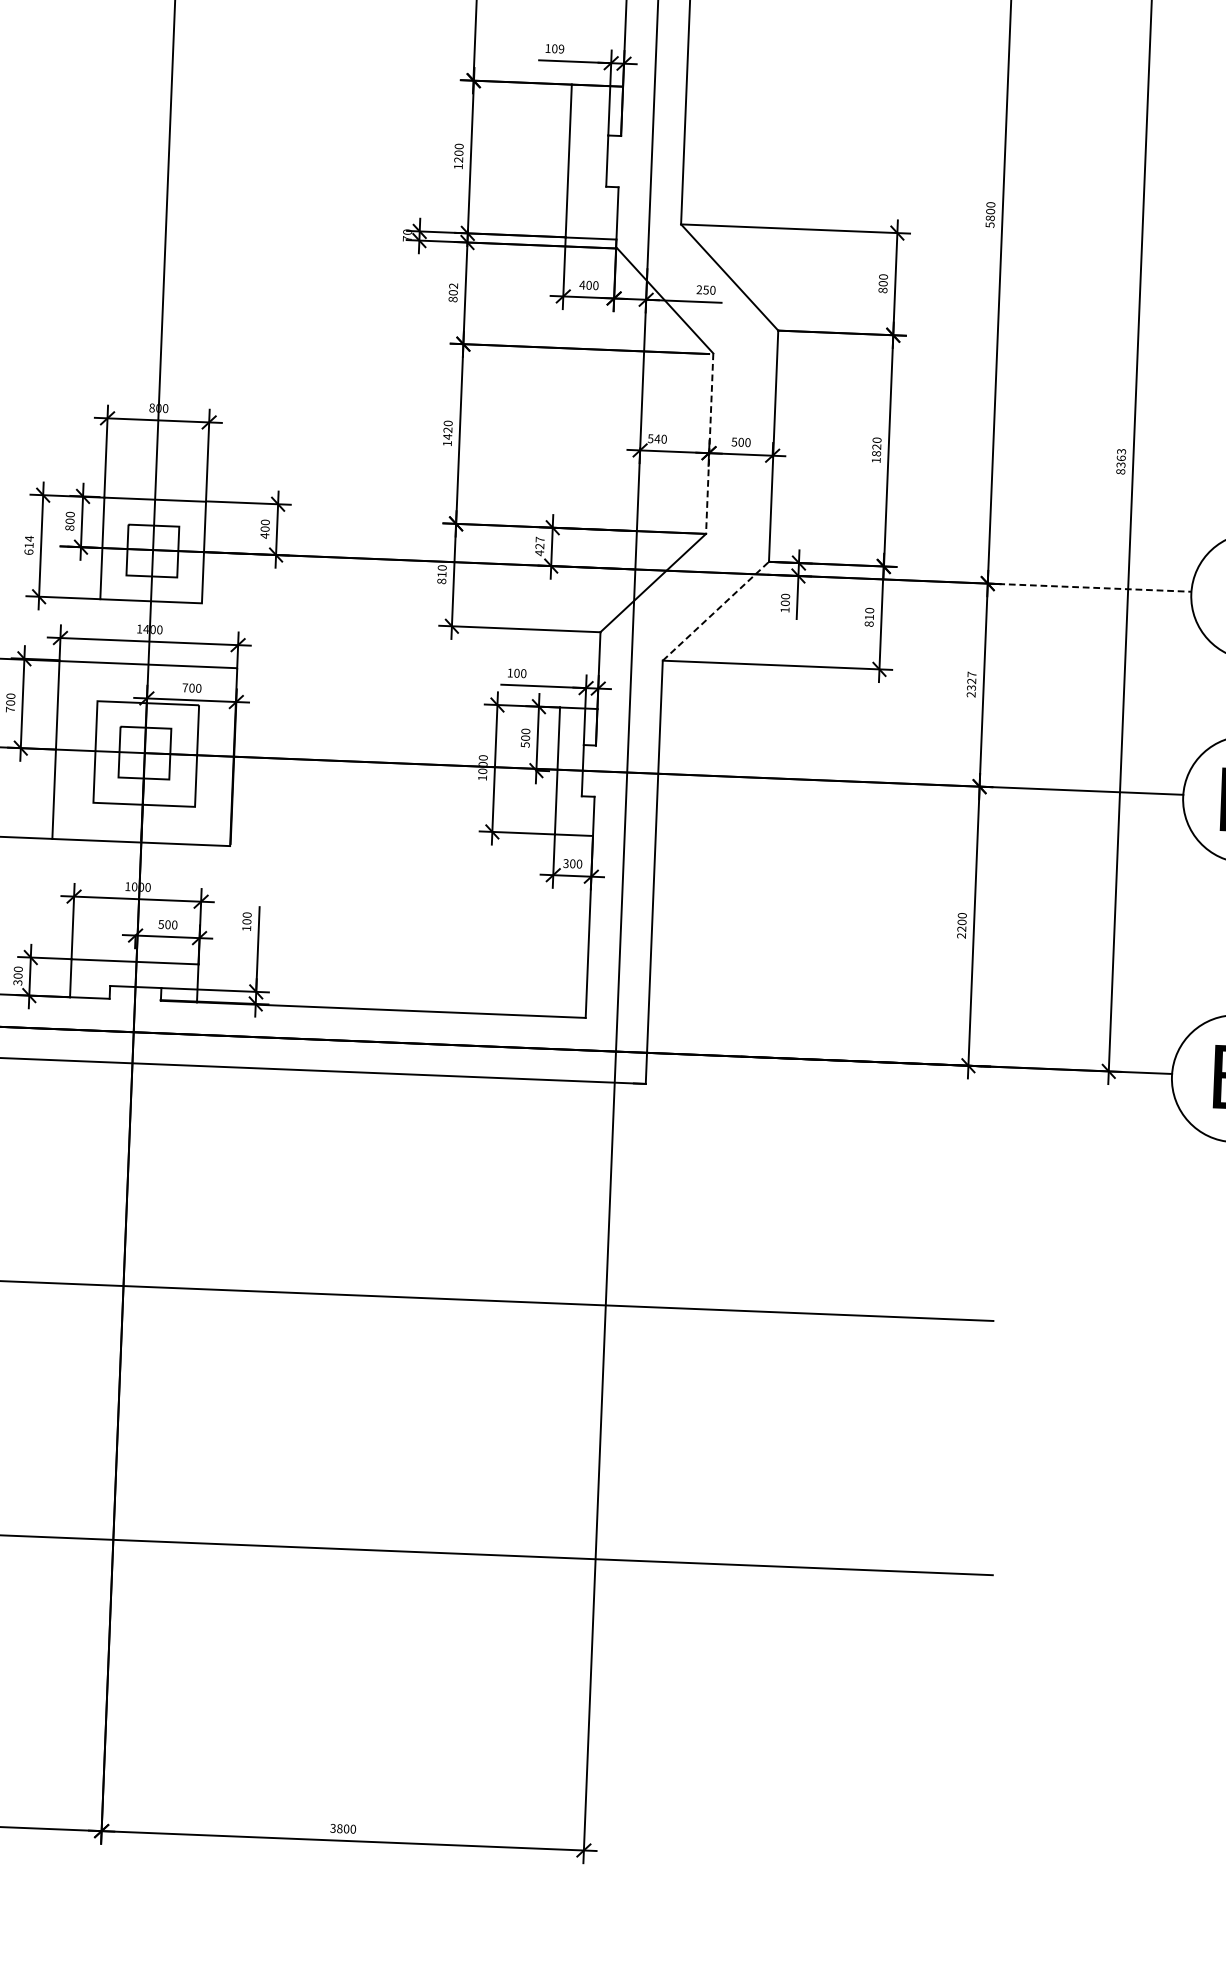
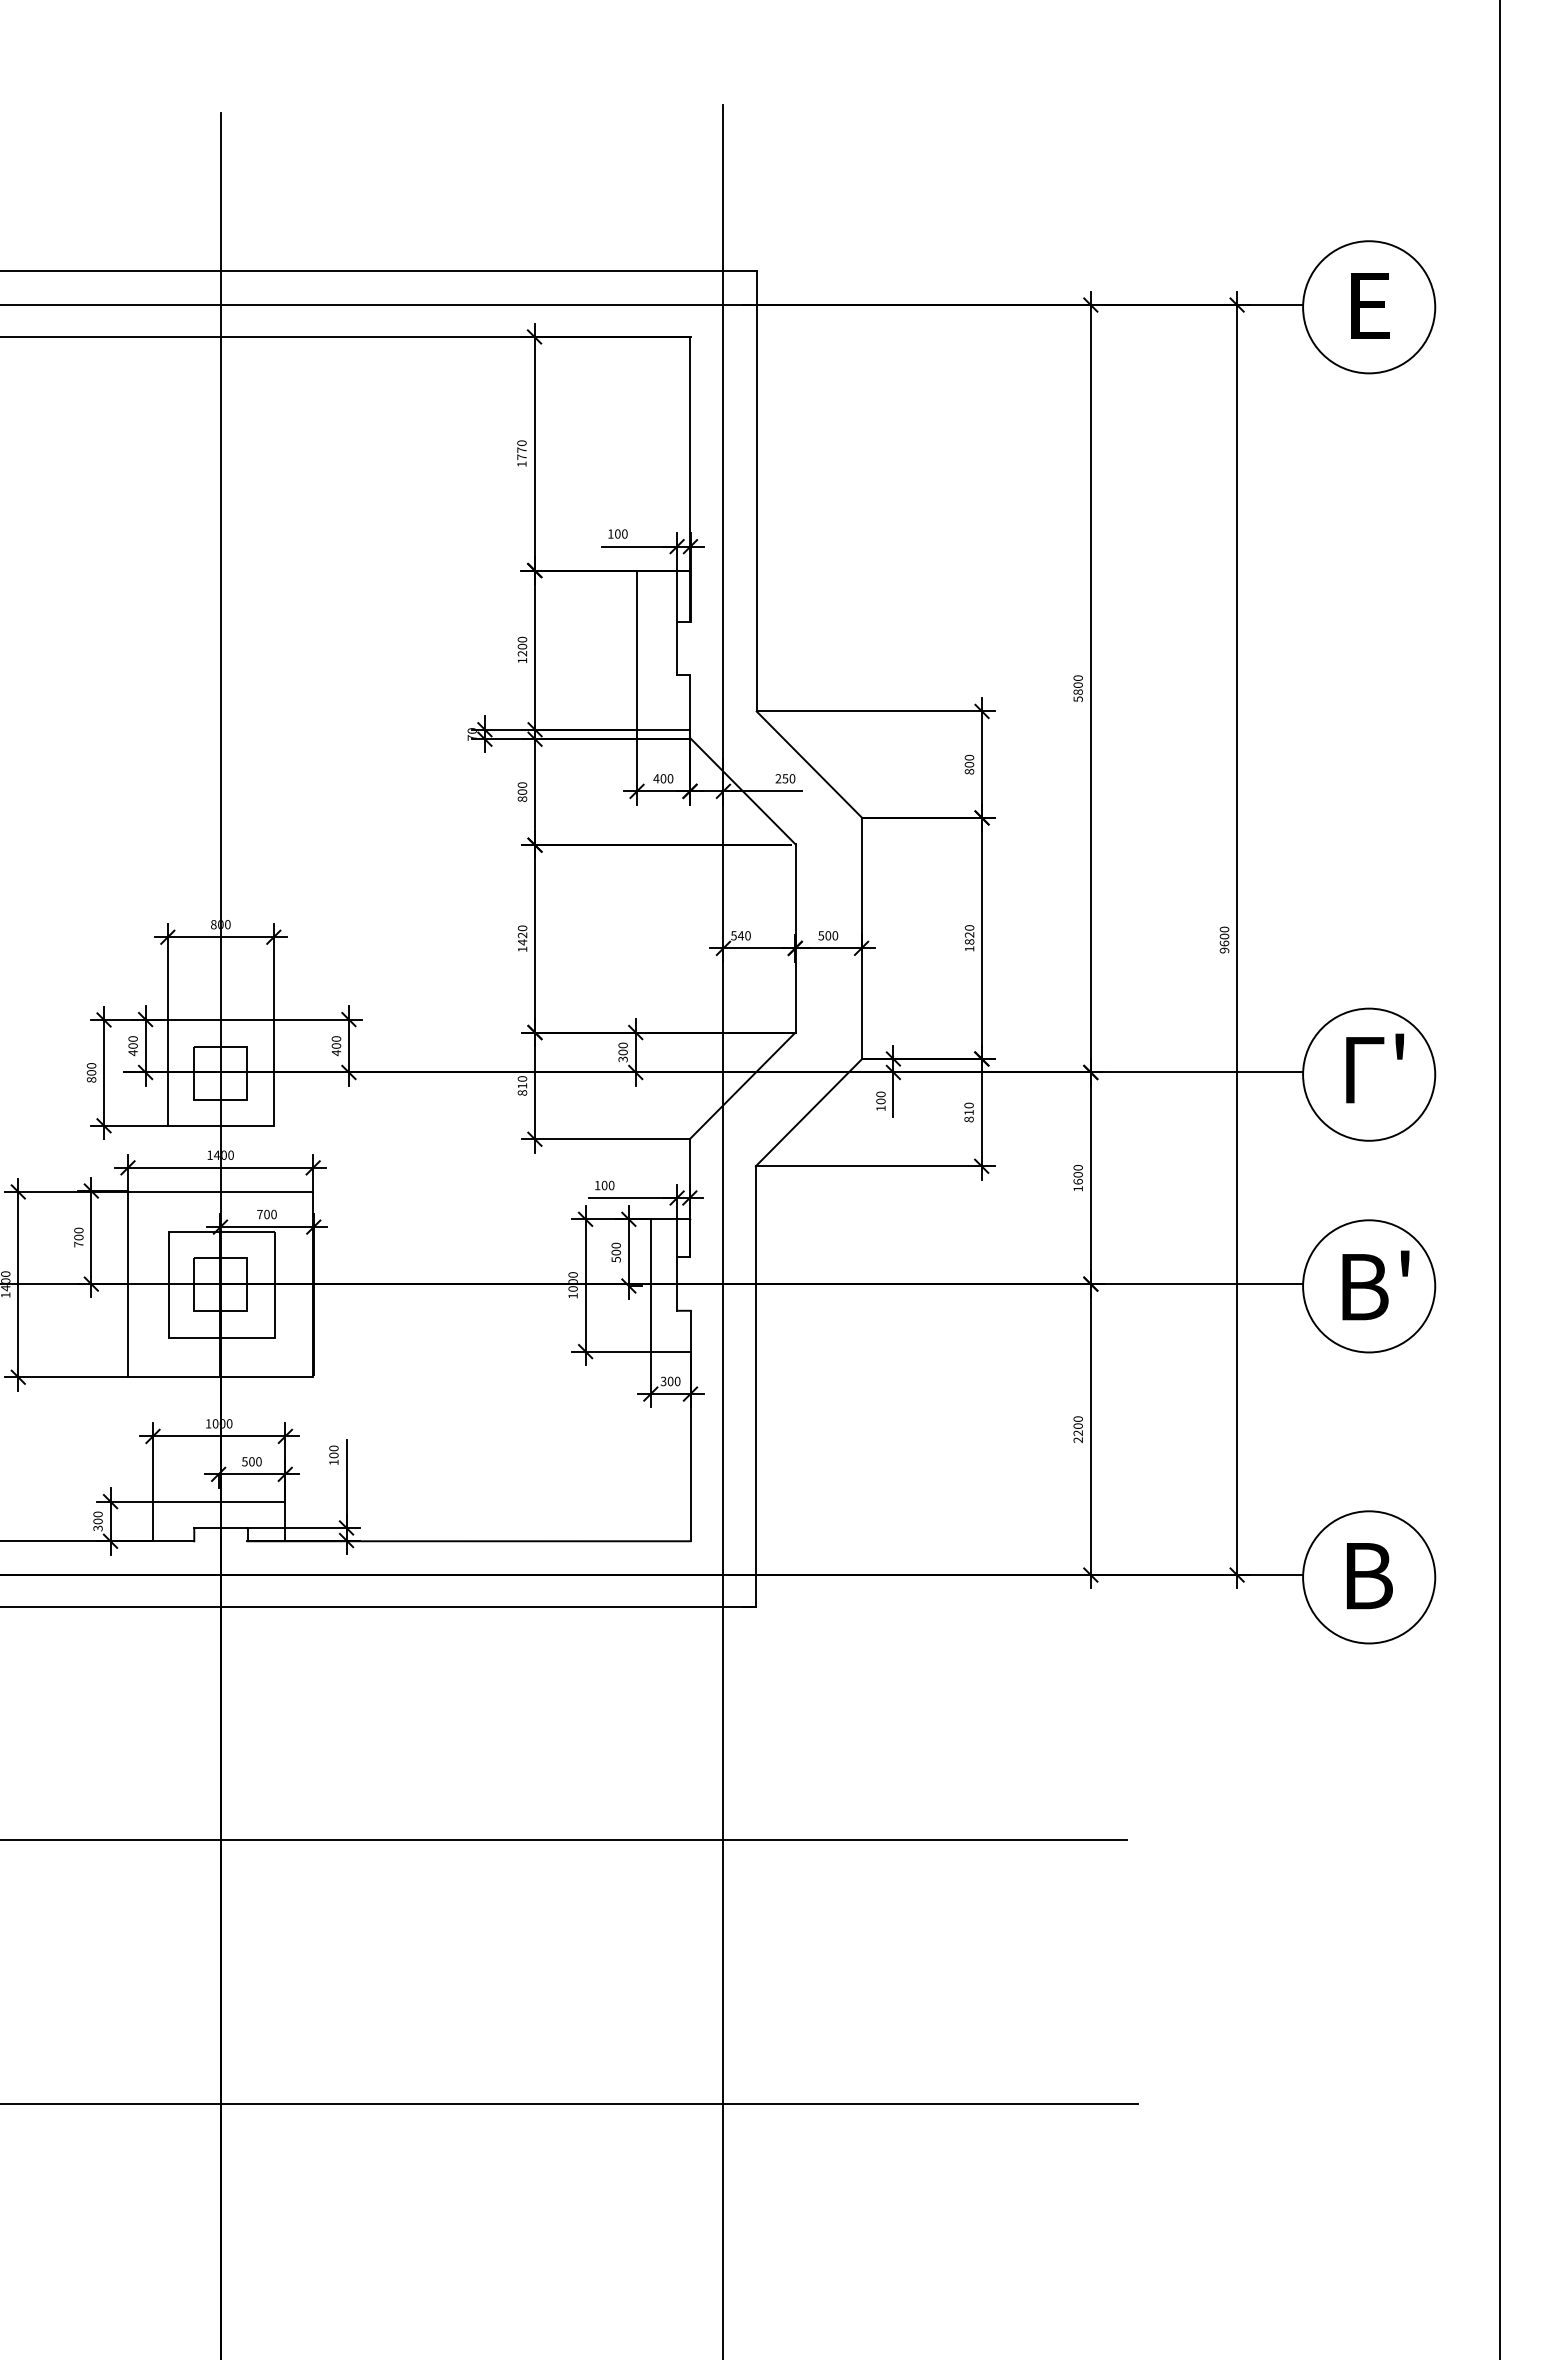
text: (561, 48) -> (624, 533), 109 -> 100
text: (453, 285) -> (522, 784), 802 -> 800
line: (709, 443) -> (795, 938), dashed -> solid
text: (1121, 461) -> (1224, 939), 8363 -> 9600
text: (69, 528) -> (132, 1053), 800 -> 400
text: (29, 545) -> (91, 1072), 614 -> 800
text: (539, 546) -> (622, 1052), 427 -> 300
line: (1090, 587) -> (1197, 1072), dashed -> solid
line: (716, 611) -> (809, 1112), dashed -> solid
text: (970, 684) -> (1077, 1178), 2327 -> 1600

